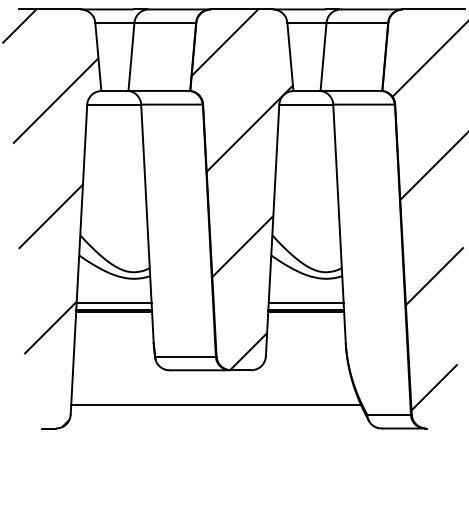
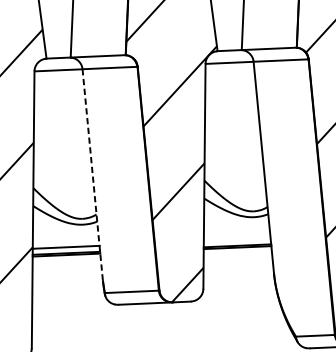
line: (147, 224) -> (92, 175), solid -> dashed
line: (305, 303) -> (236, 240), removed
line: (216, 405) -> (161, 334), removed

